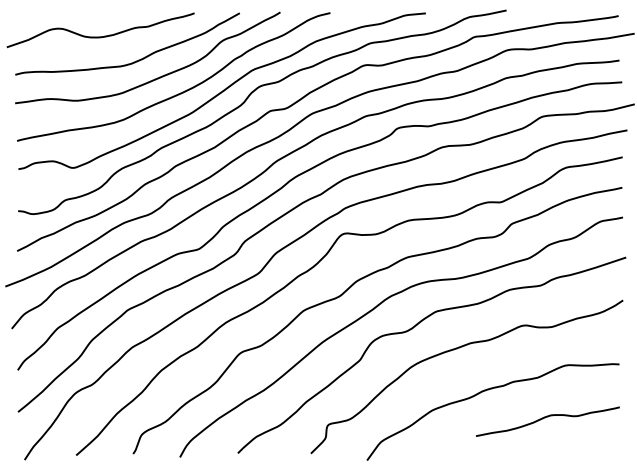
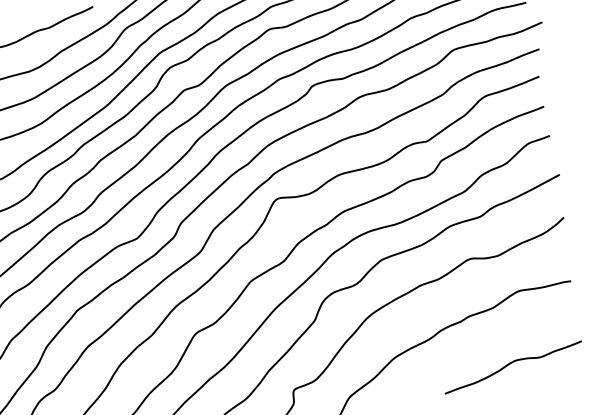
curve: (545, 418) -> (510, 364), moved

